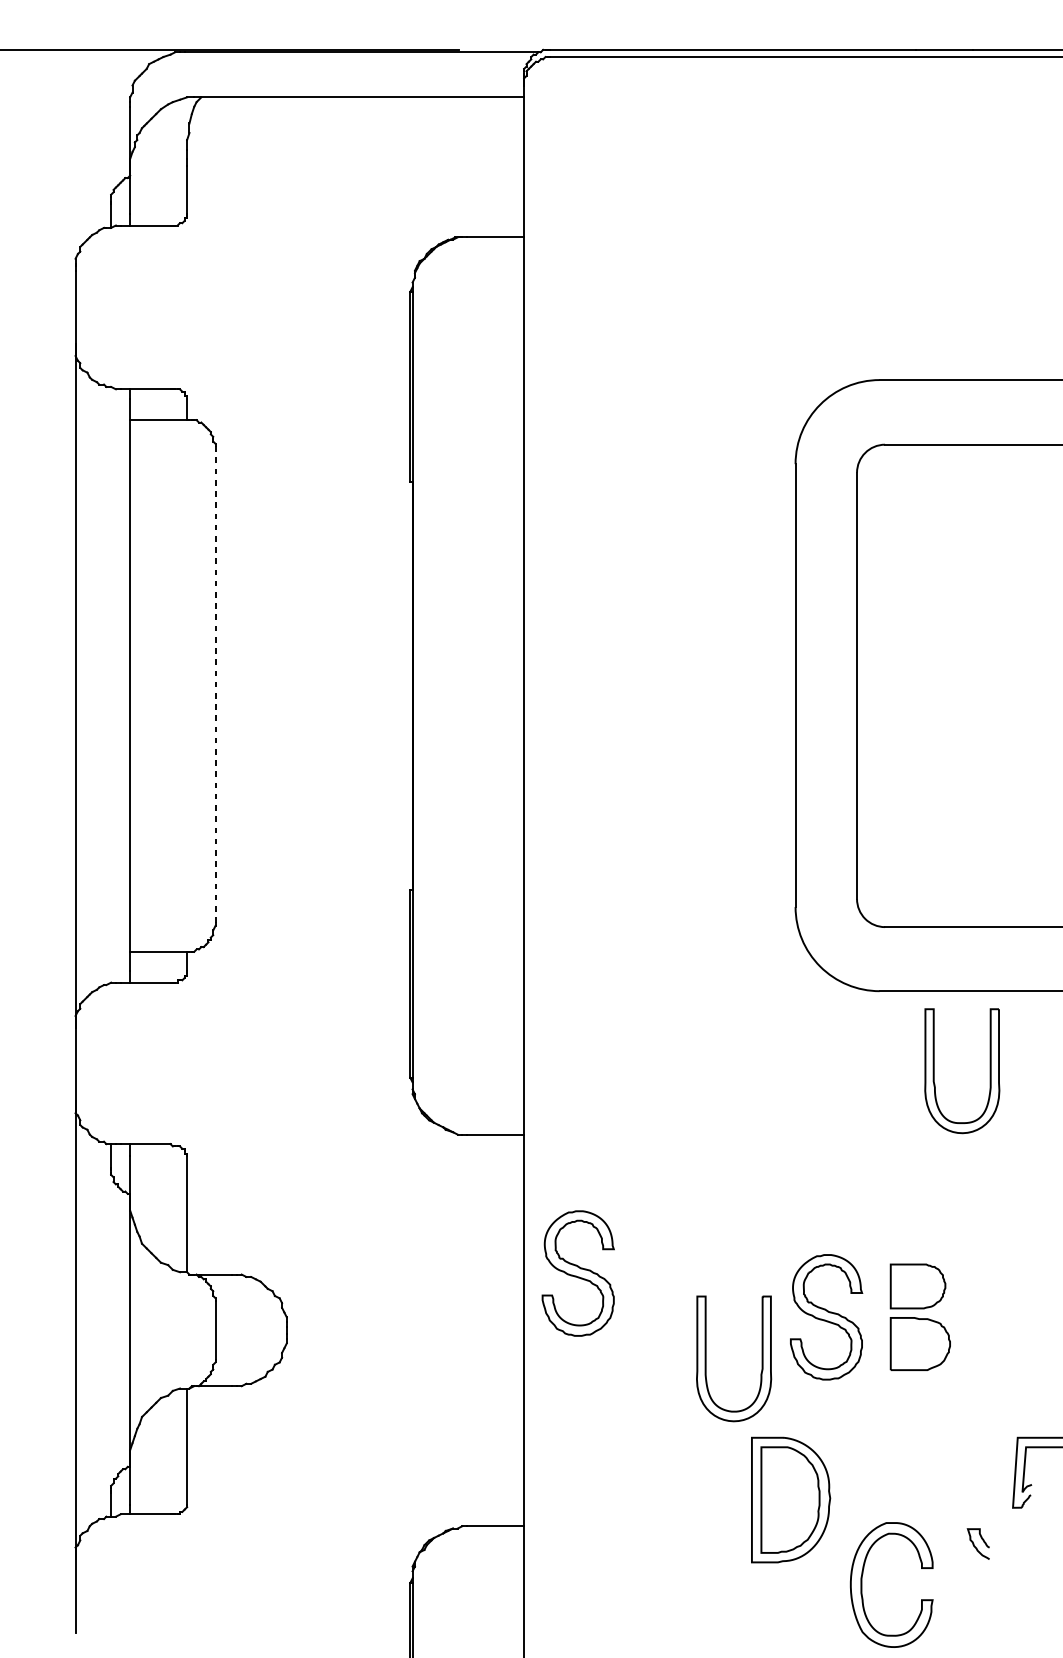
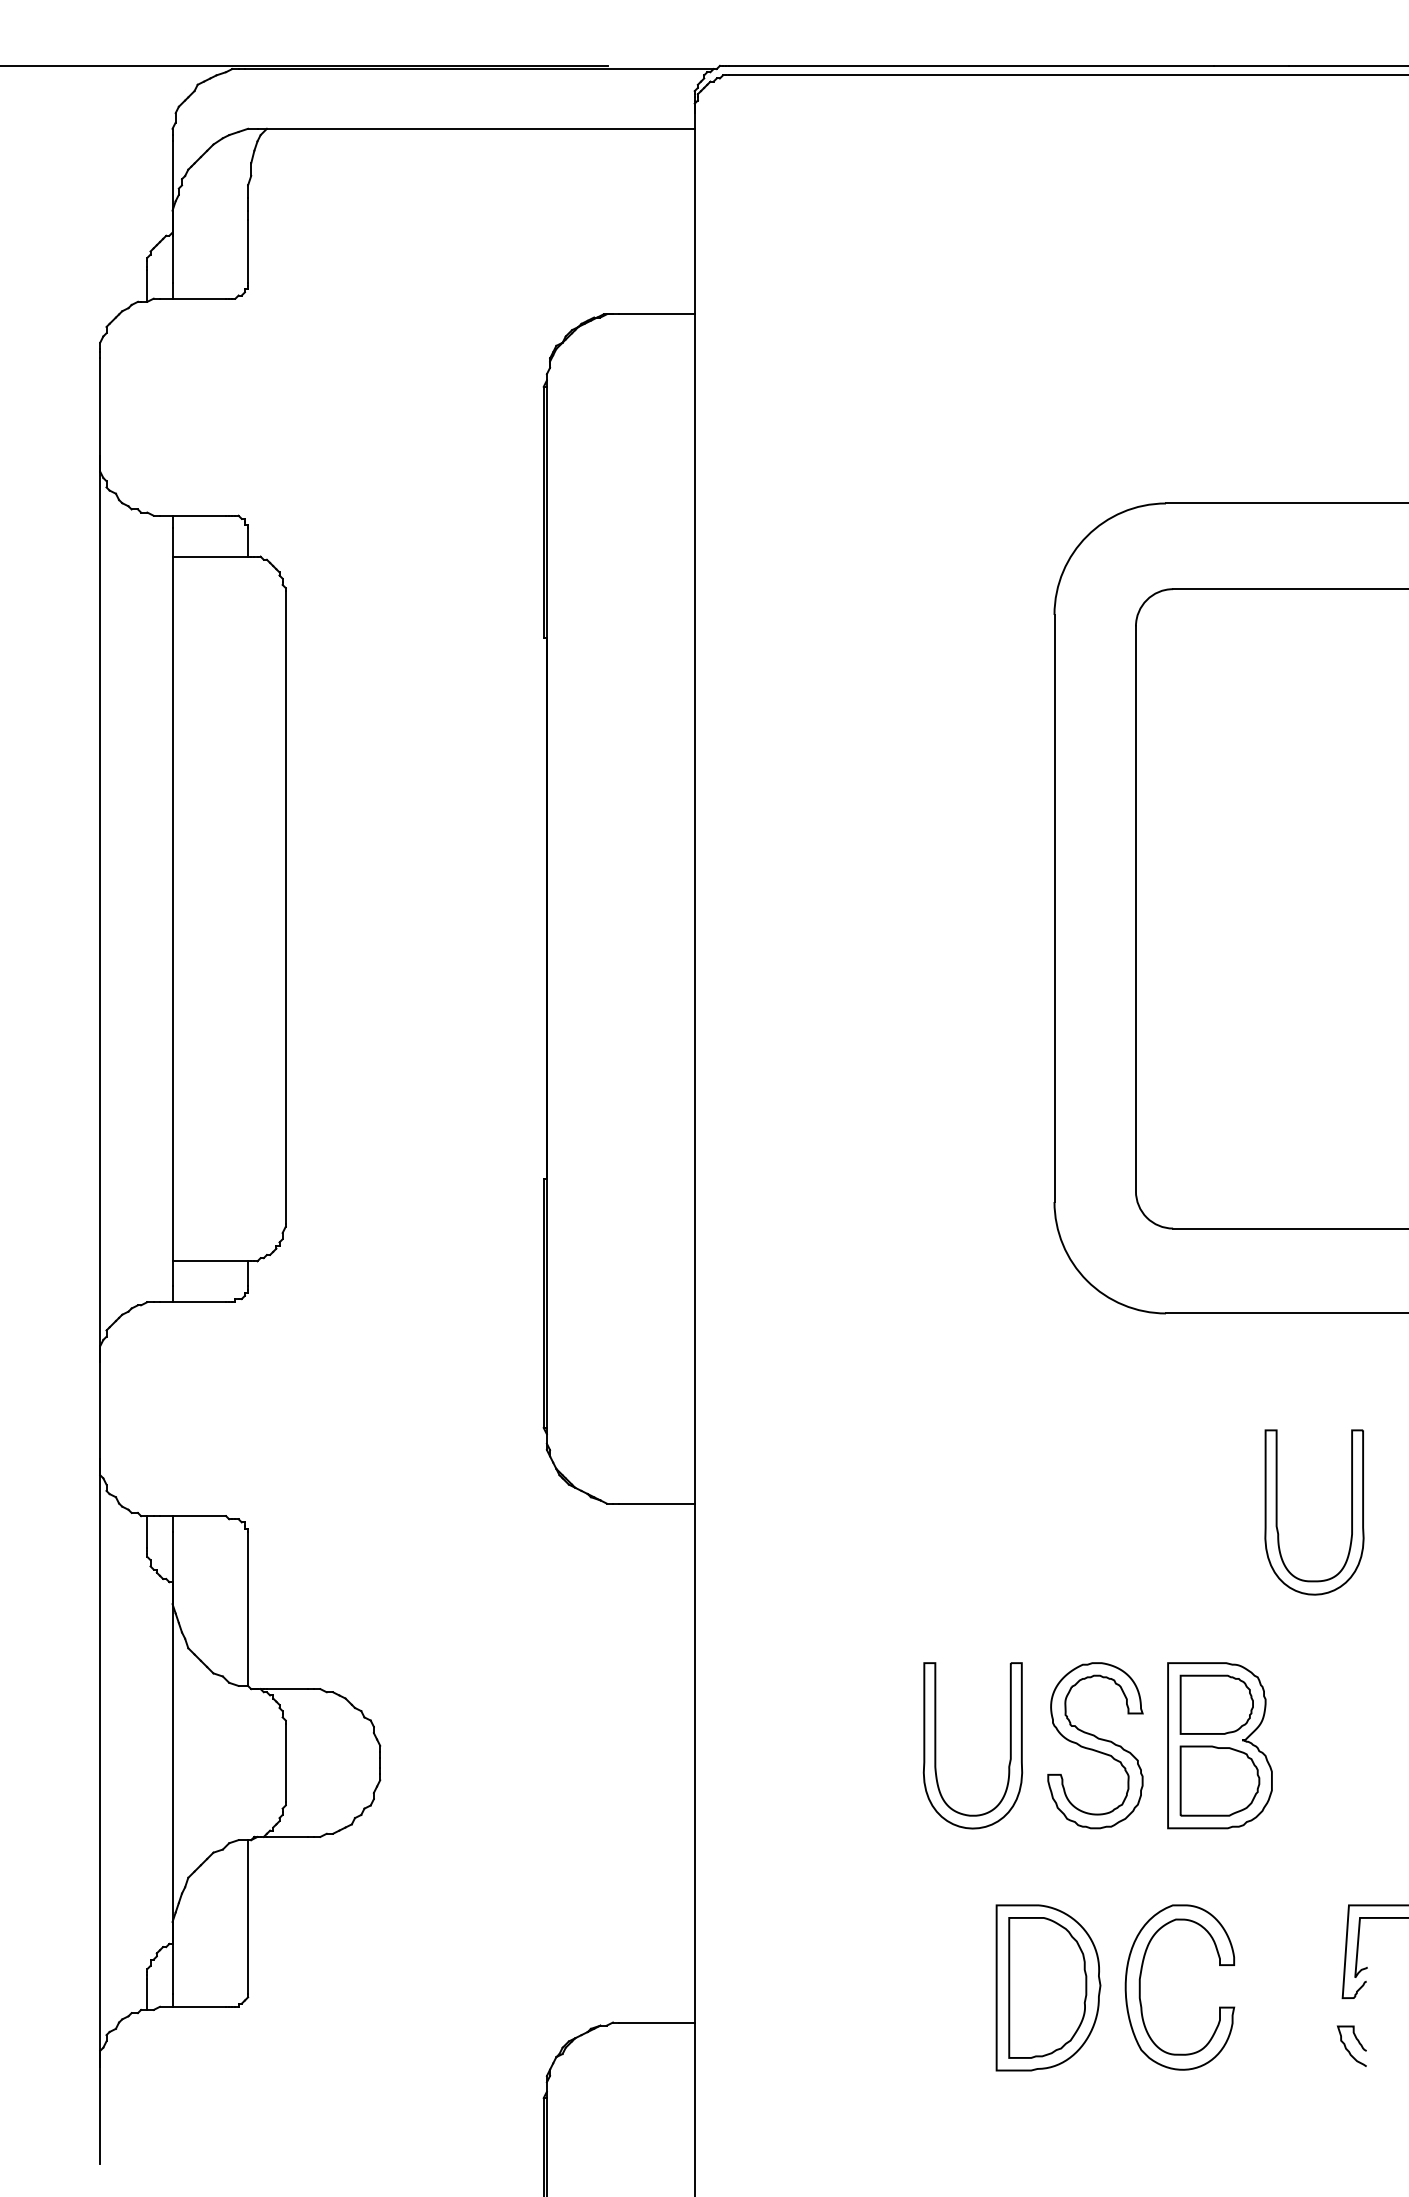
line: (215, 684) -> (285, 907), dashed -> solid
part: (934, 1071) -> (1277, 1512), moved
part: (578, 1273) -> (766, 1687), removed
part: (920, 1317) -> (1219, 1745), added
part: (706, 1358) -> (936, 1745), moved
curve: (975, 1545) -> (1347, 2048), moved
part: (861, 1585) -> (1140, 1987), moved

